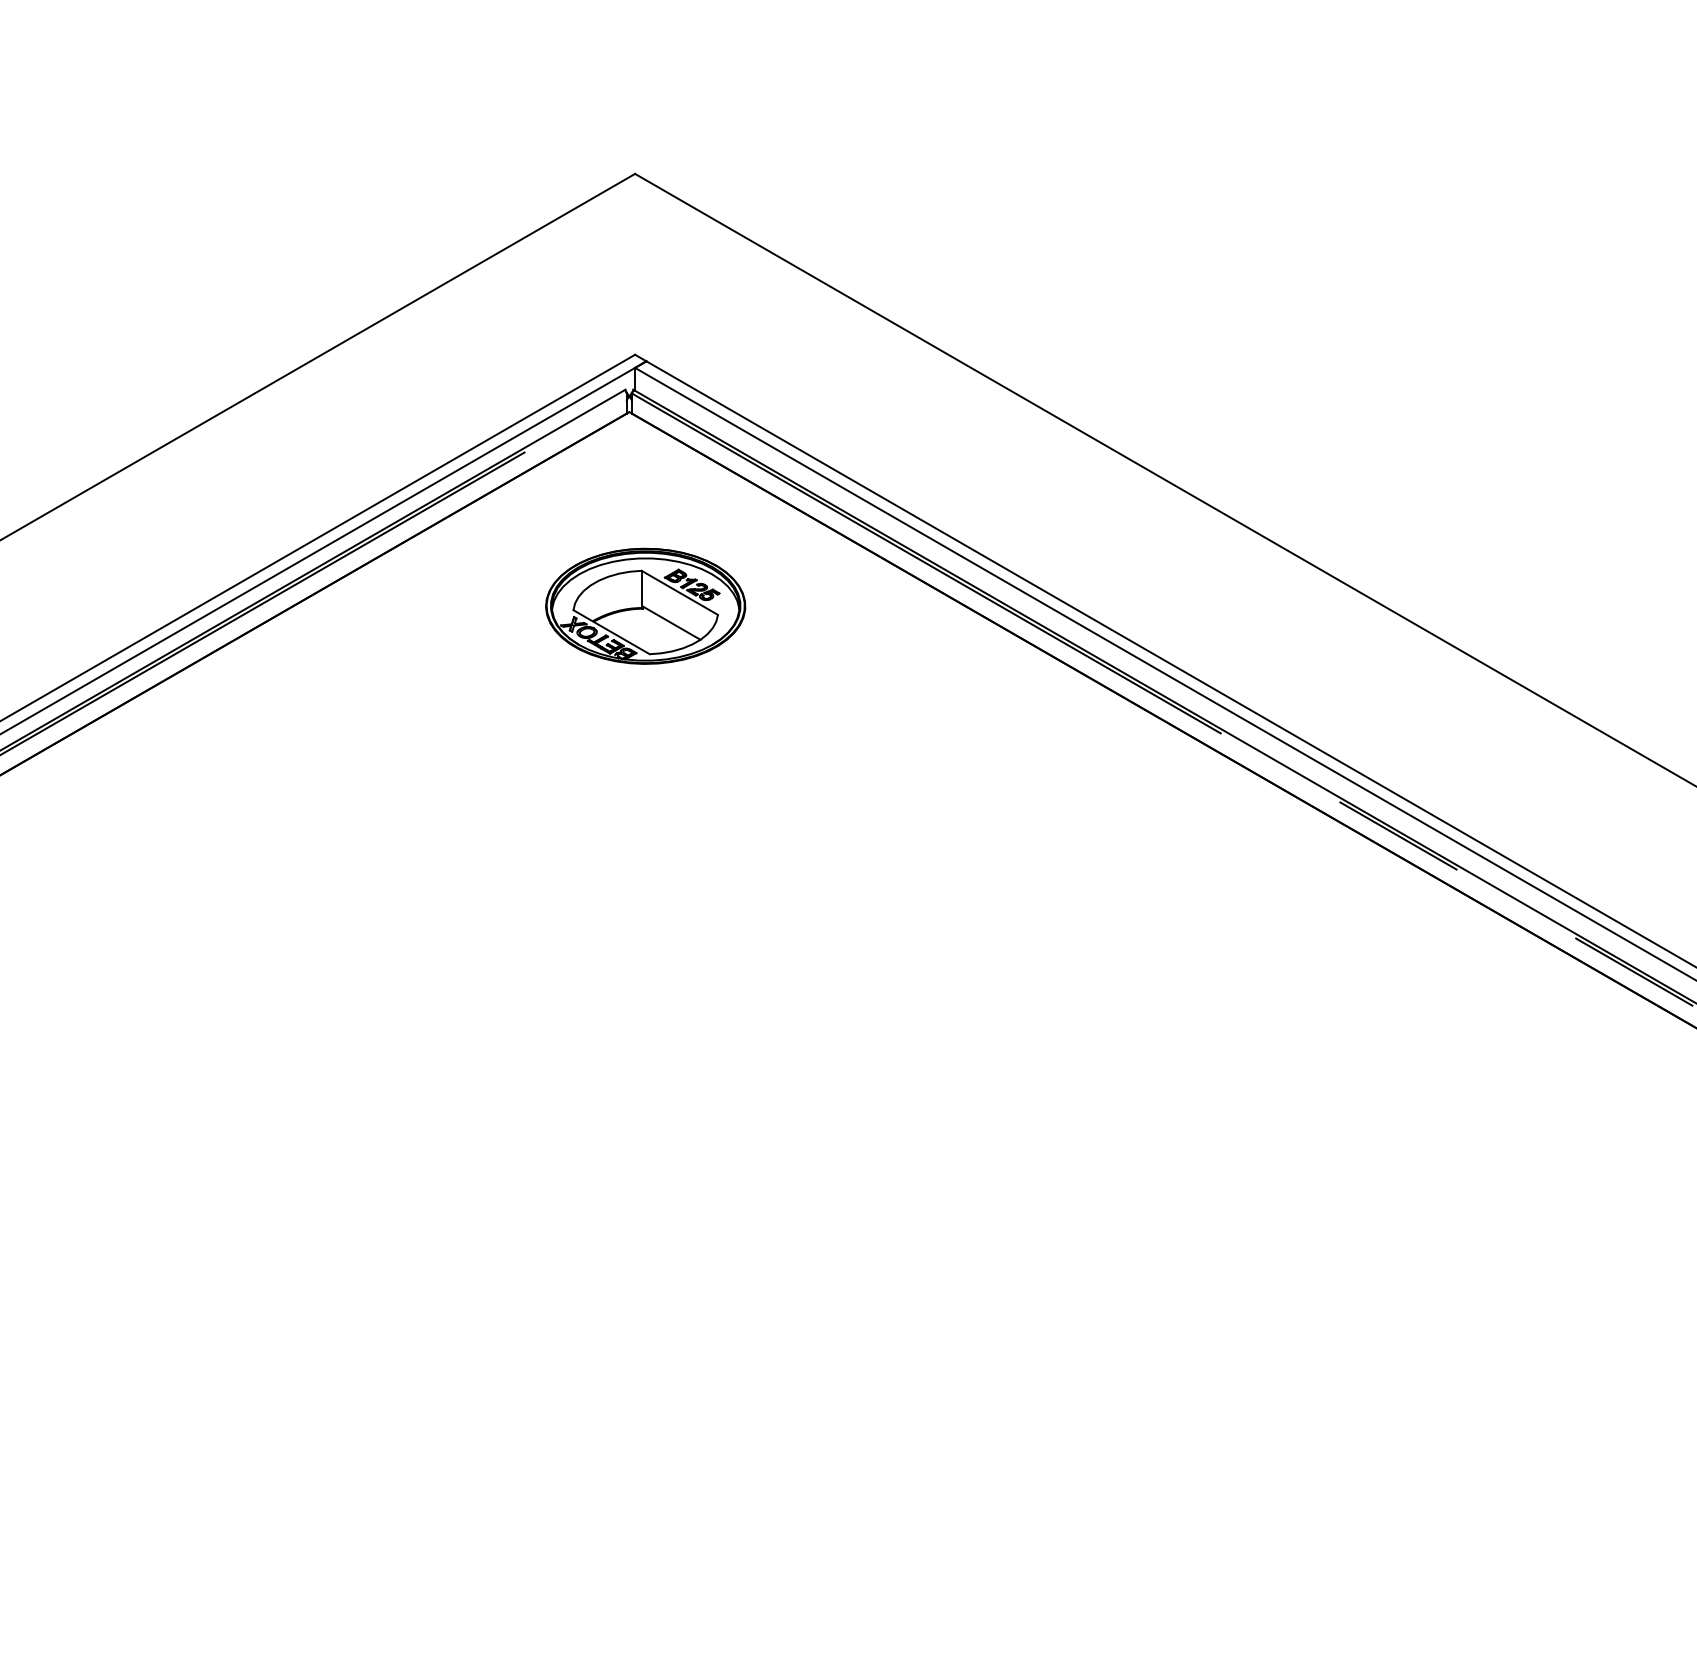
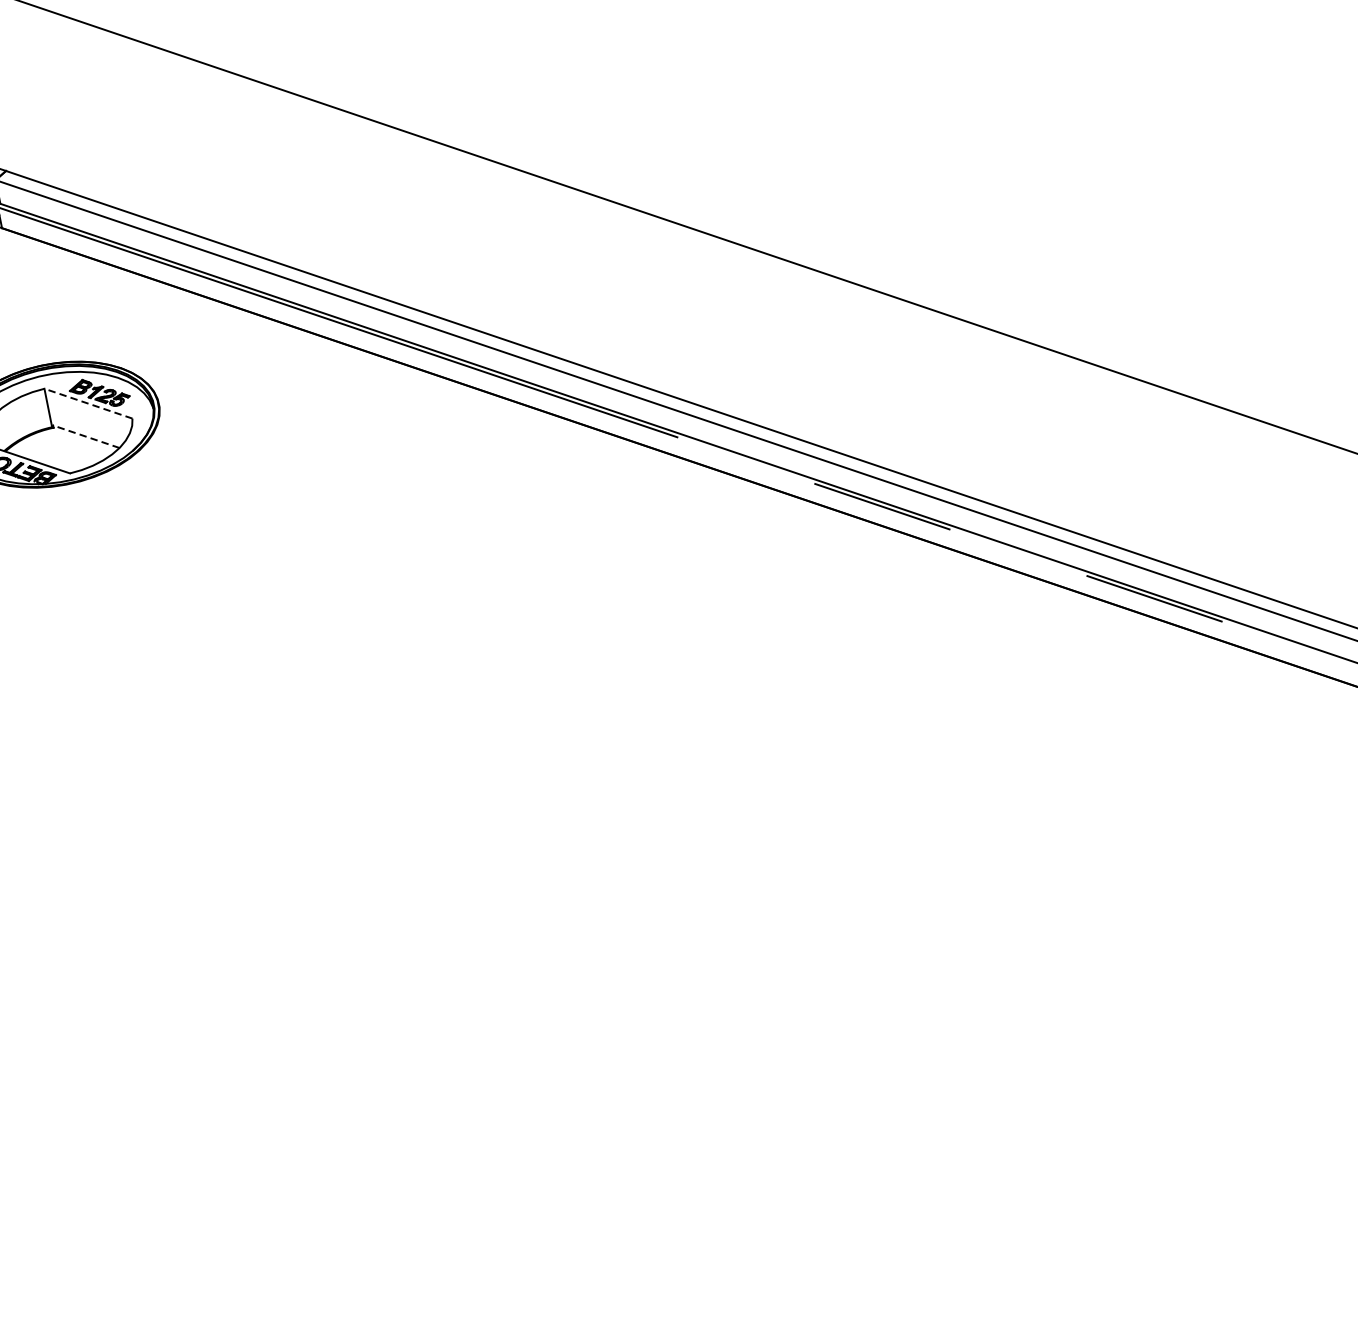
line: (679, 592) -> (88, 403), solid -> dashed
line: (671, 622) -> (85, 436), solid -> dashed

